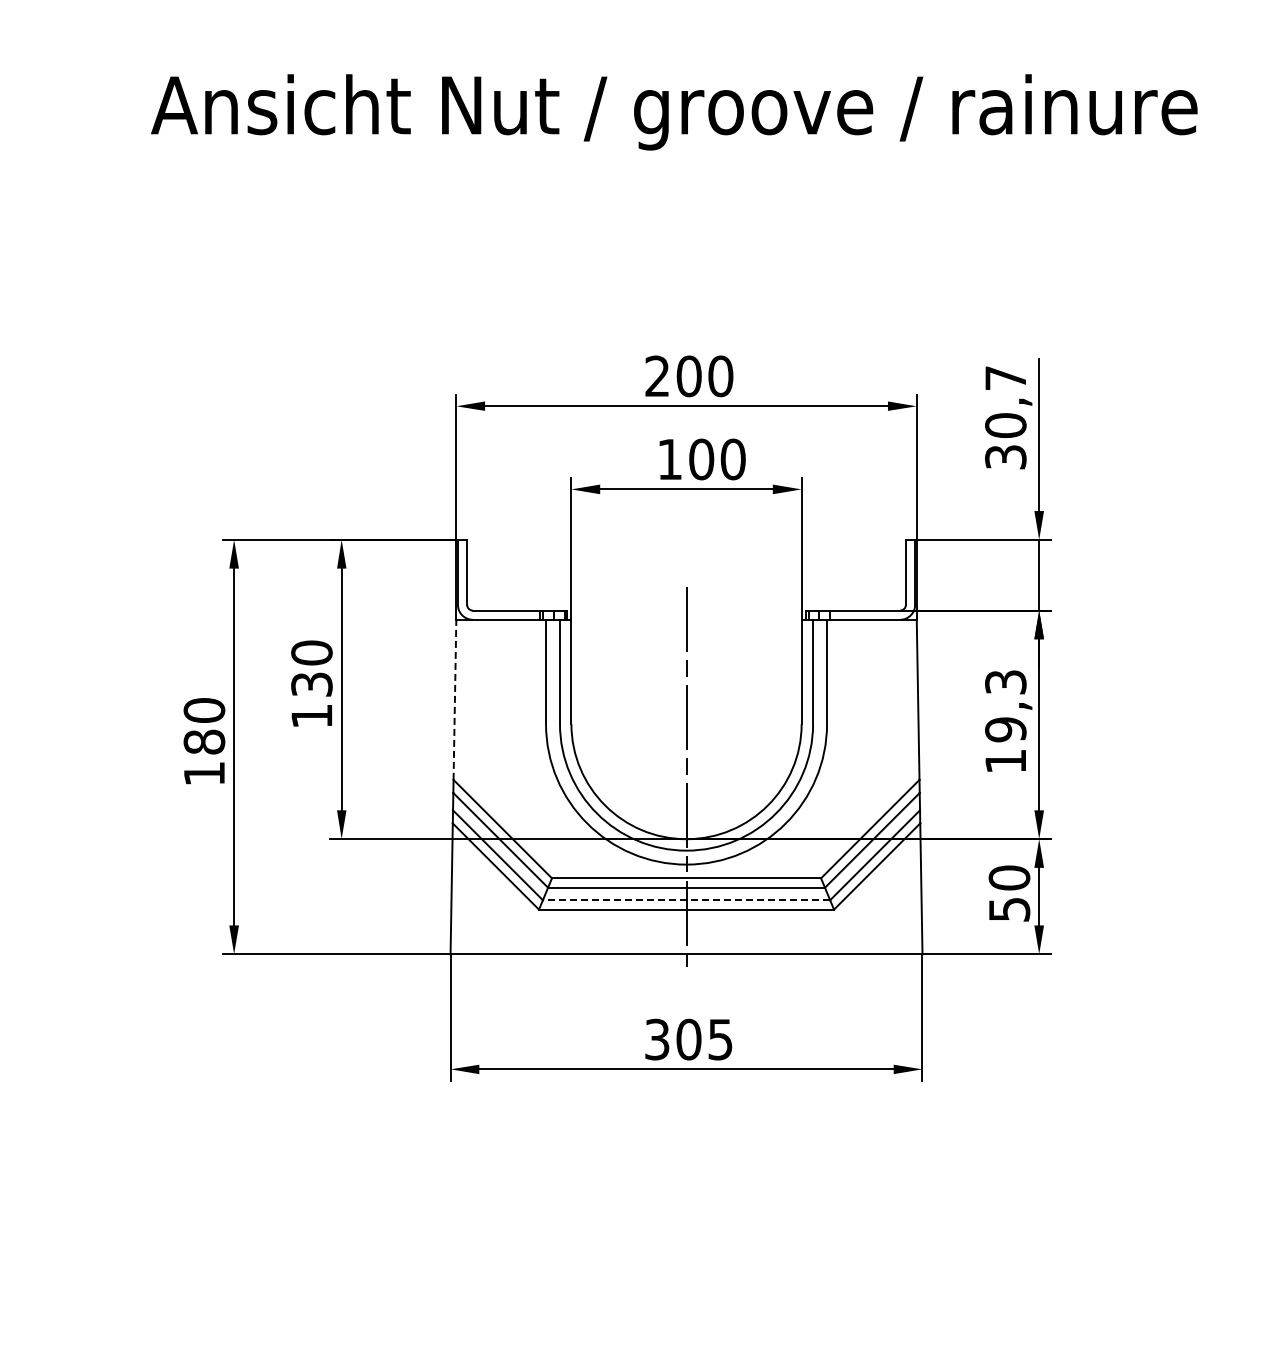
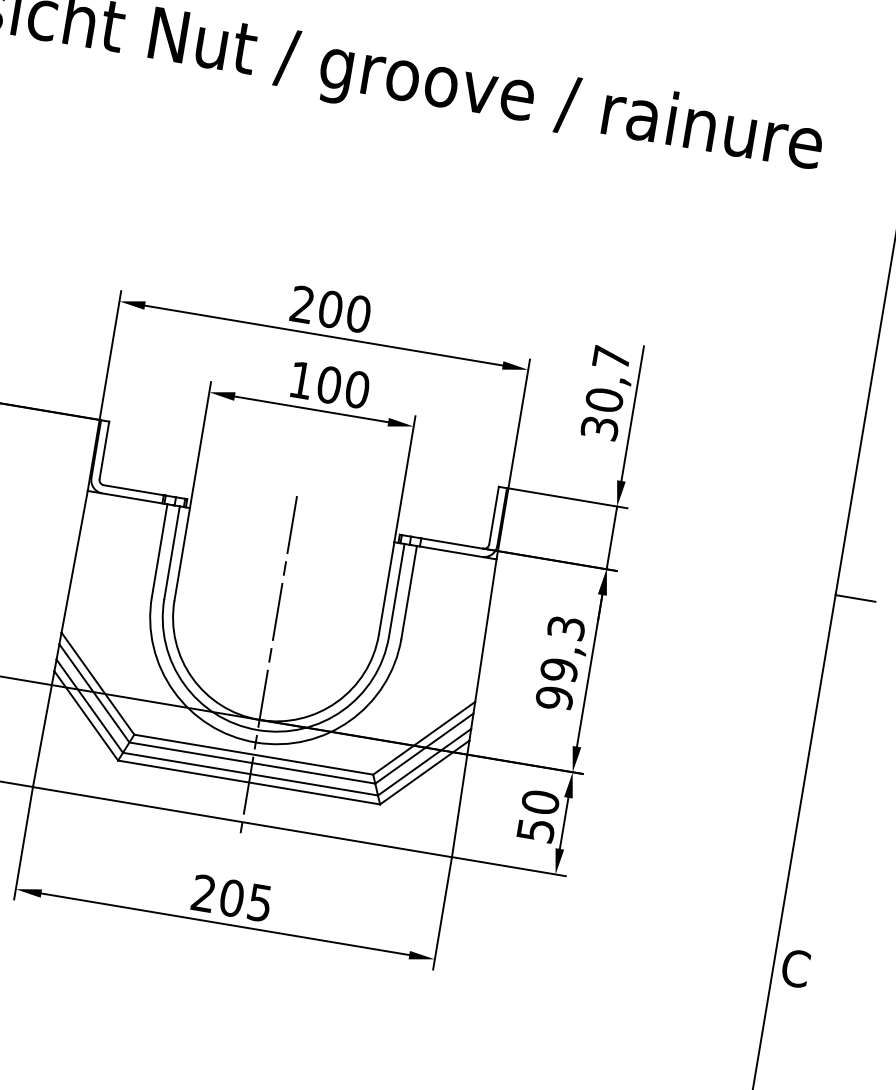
line: (454, 699) -> (74, 561), dashed -> solid
text: (1005, 761) -> (554, 698), 19,3 -> 99,3
line: (686, 900) -> (250, 774), dashed -> solid
text: (657, 1039) -> (204, 893), 305 -> 205

